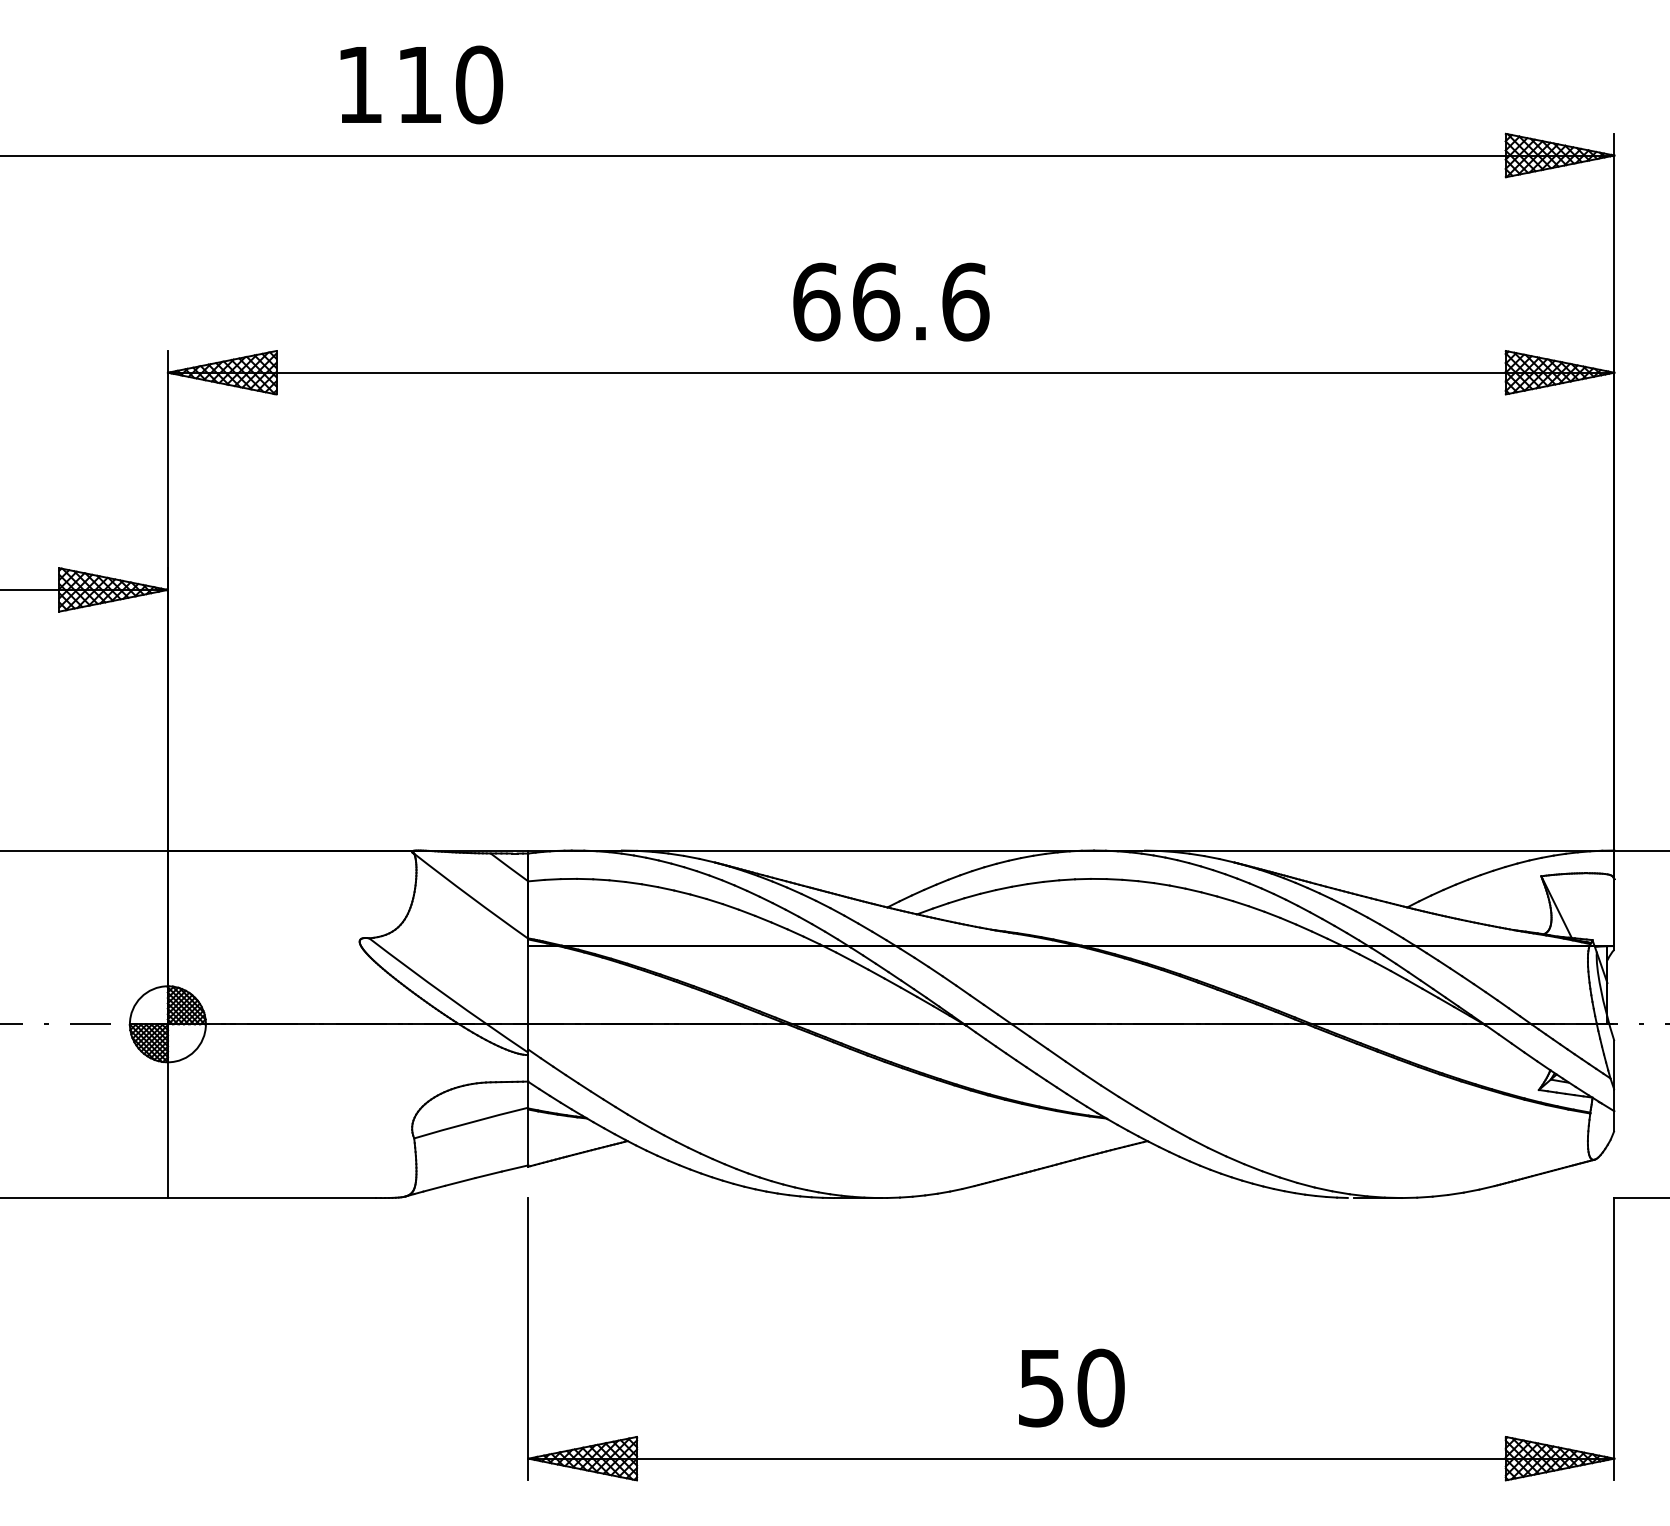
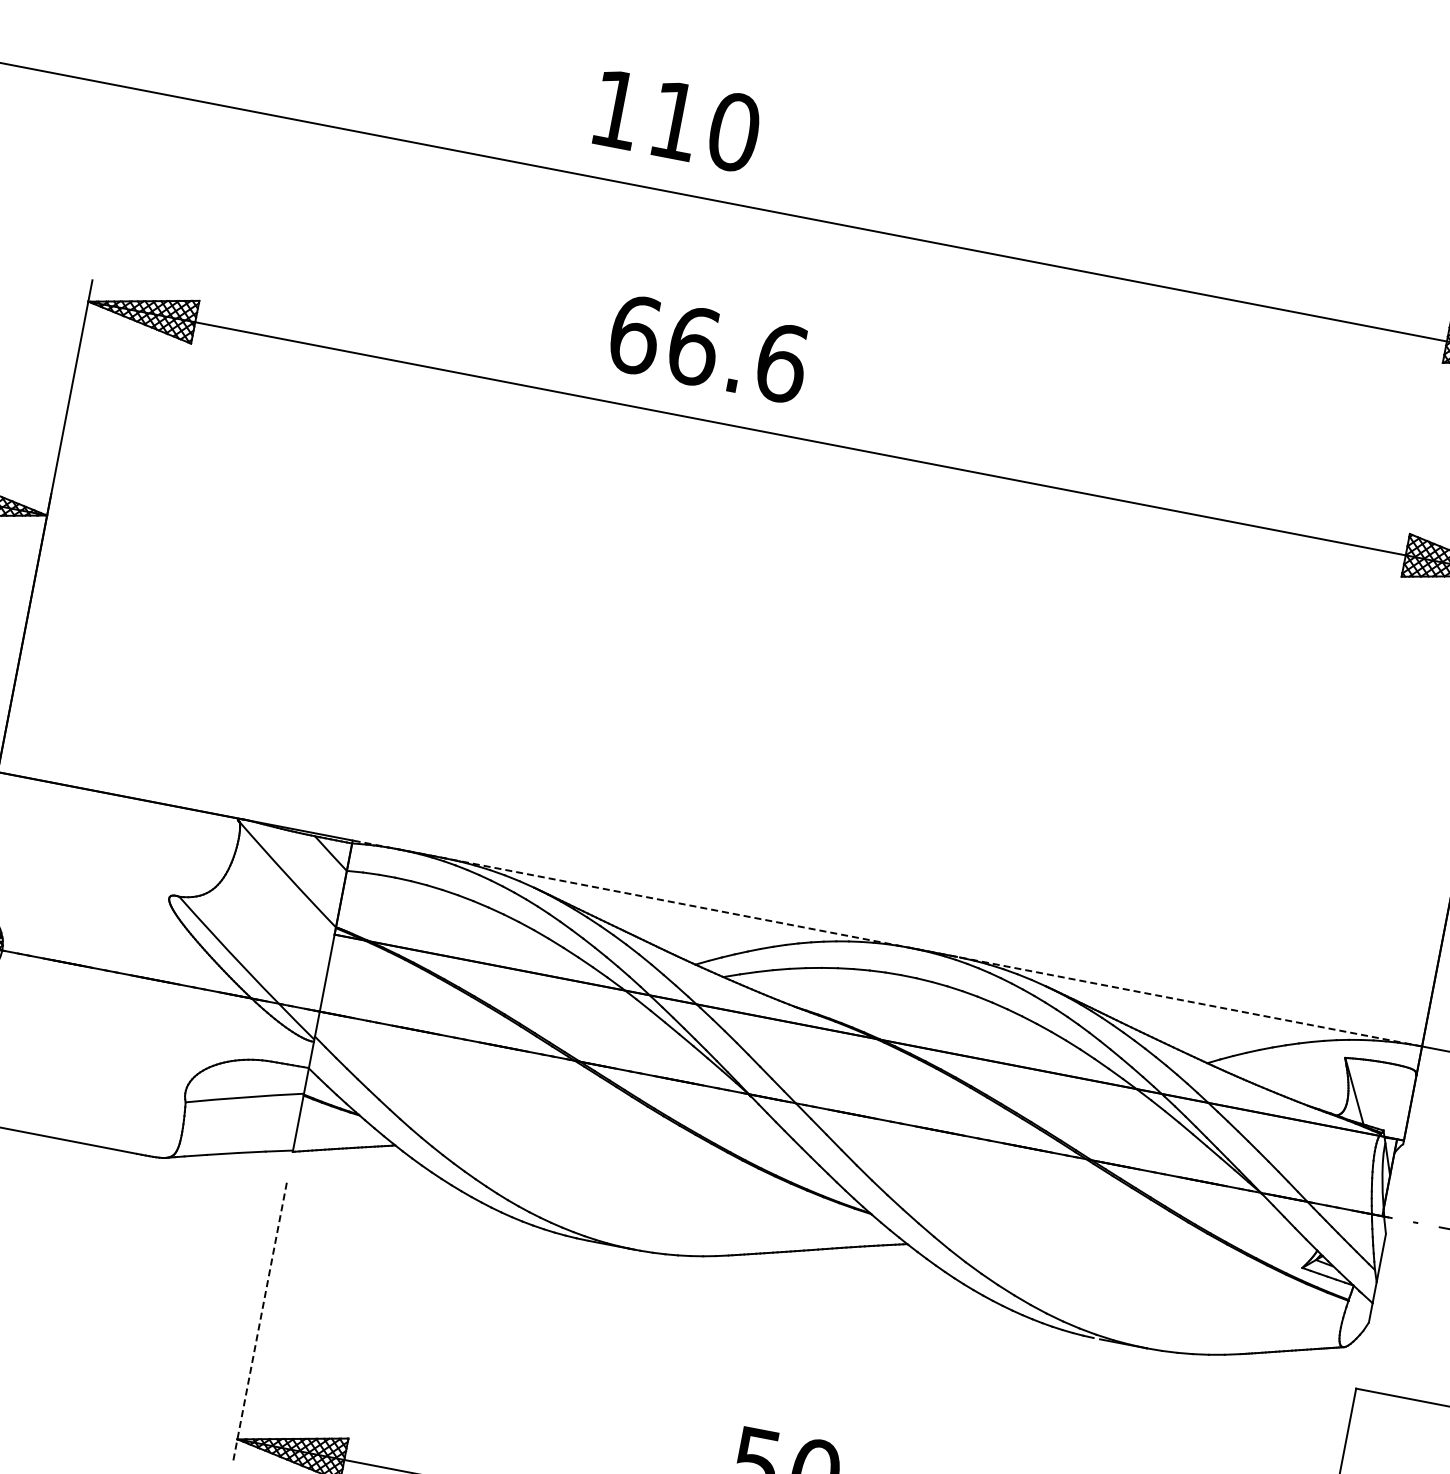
text: (421, 84) -> (677, 120), moved
text: (891, 301) -> (708, 348), moved
line: (1071, 850) -> (887, 943), solid -> dashed
line: (528, 1339) -> (260, 1322), solid -> dashed

